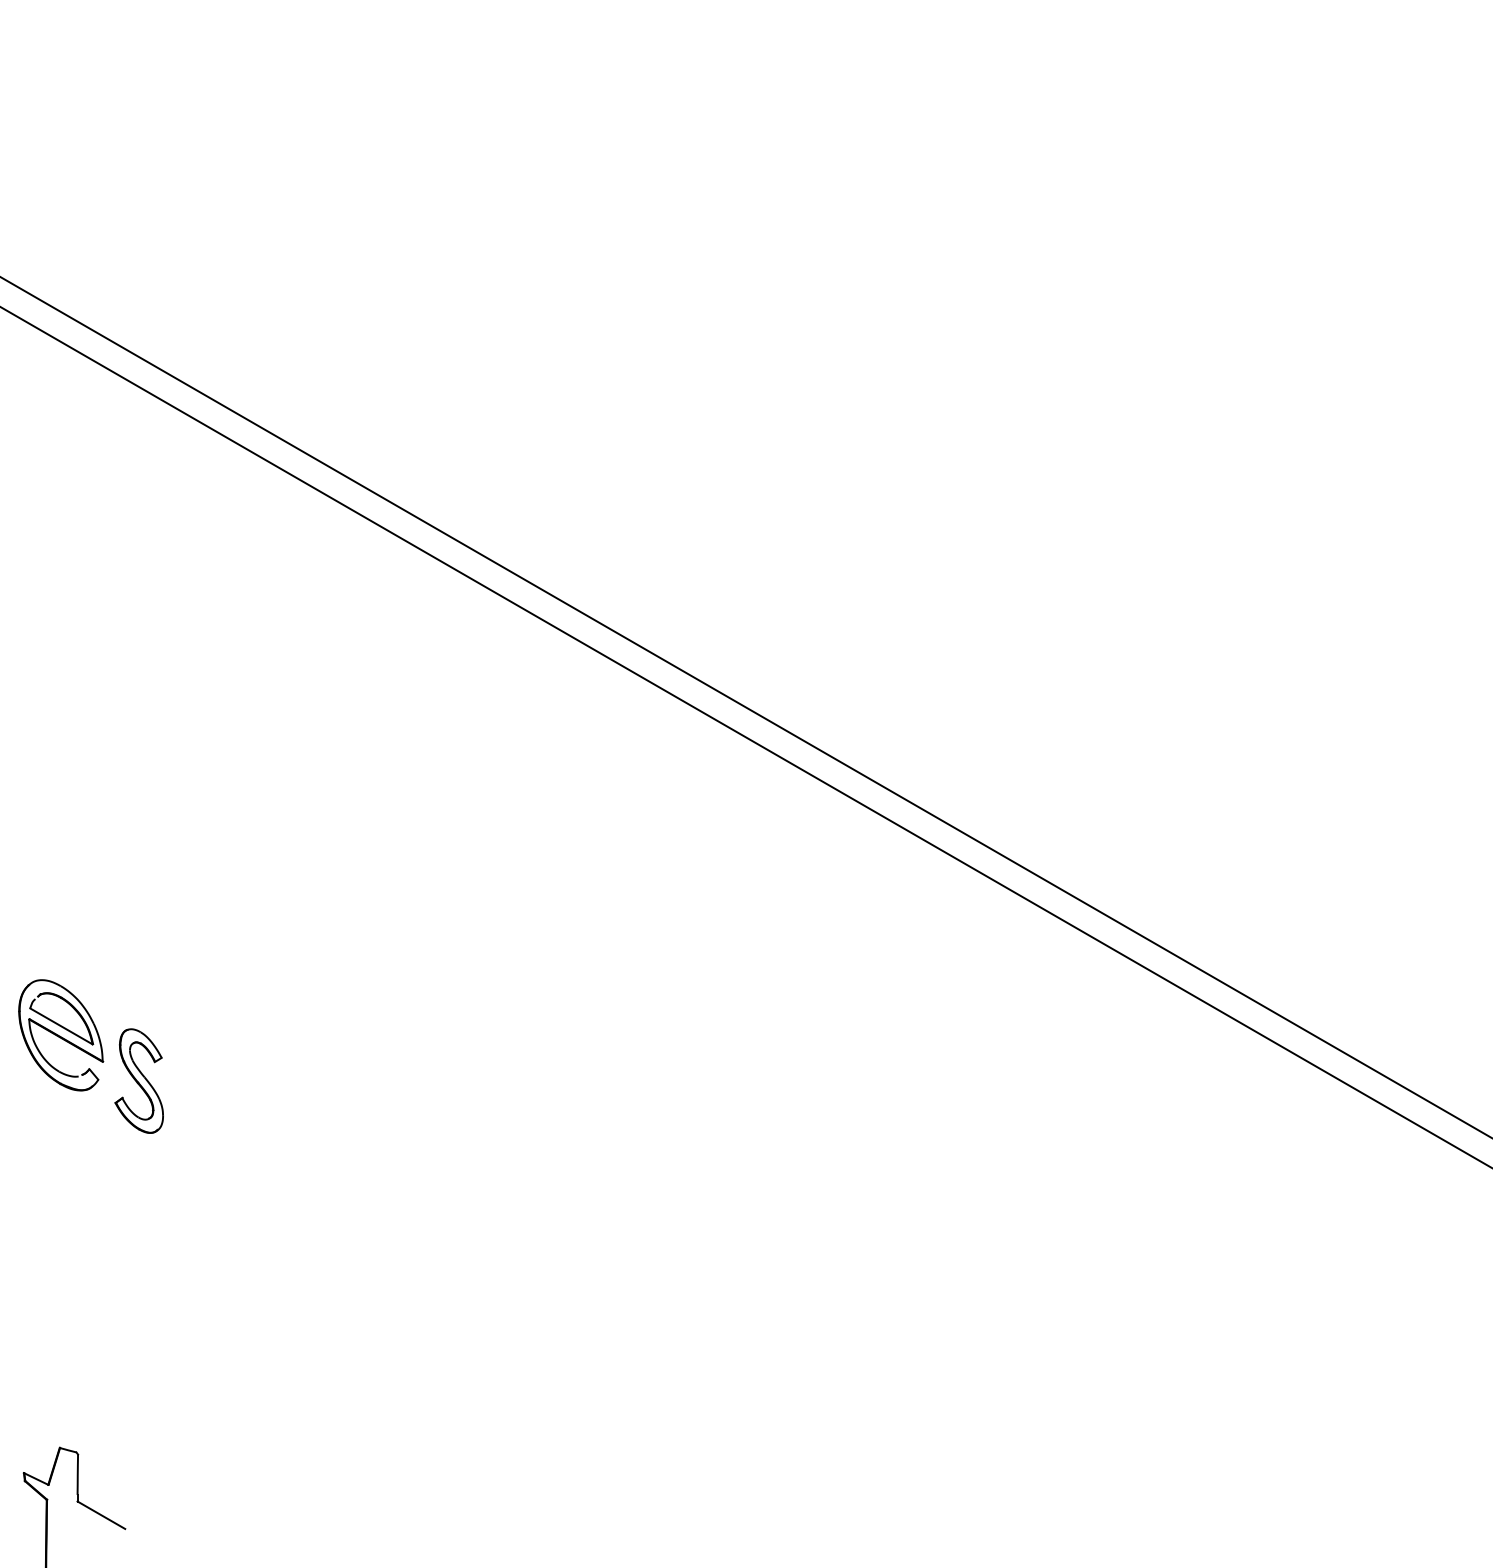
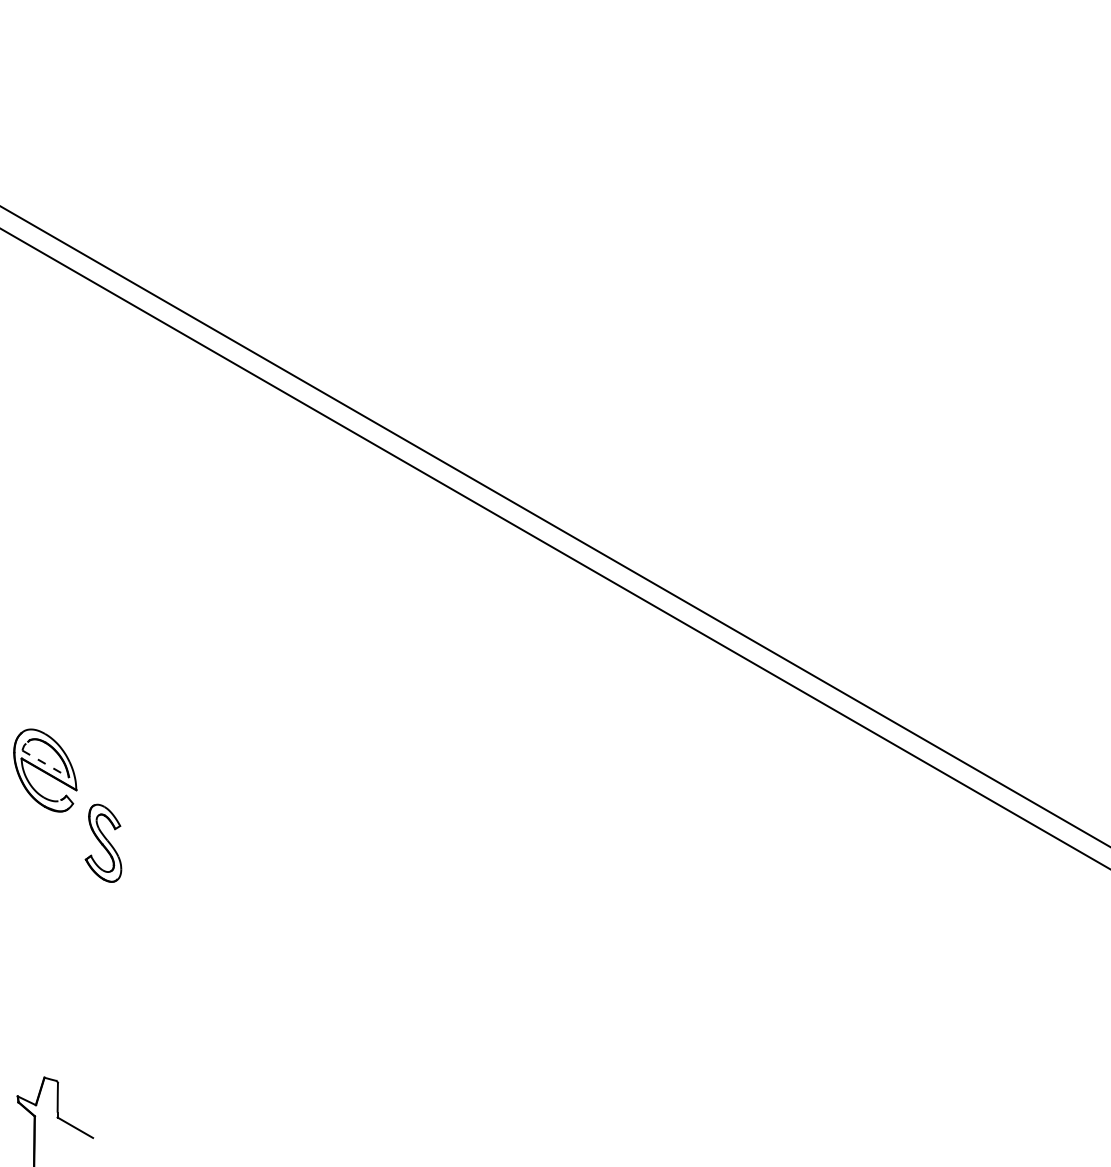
line: (61, 1026) -> (45, 763), solid -> dashed
part: (138, 1080) -> (102, 842), moved

